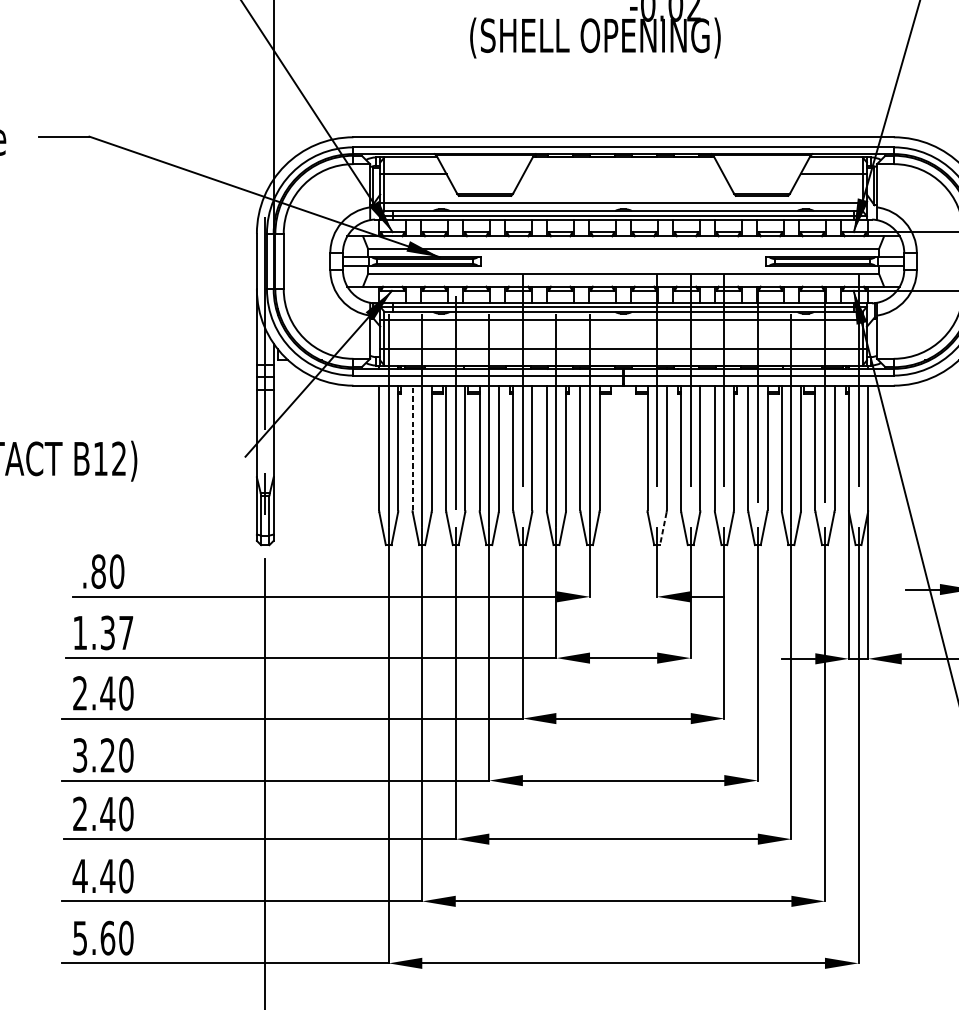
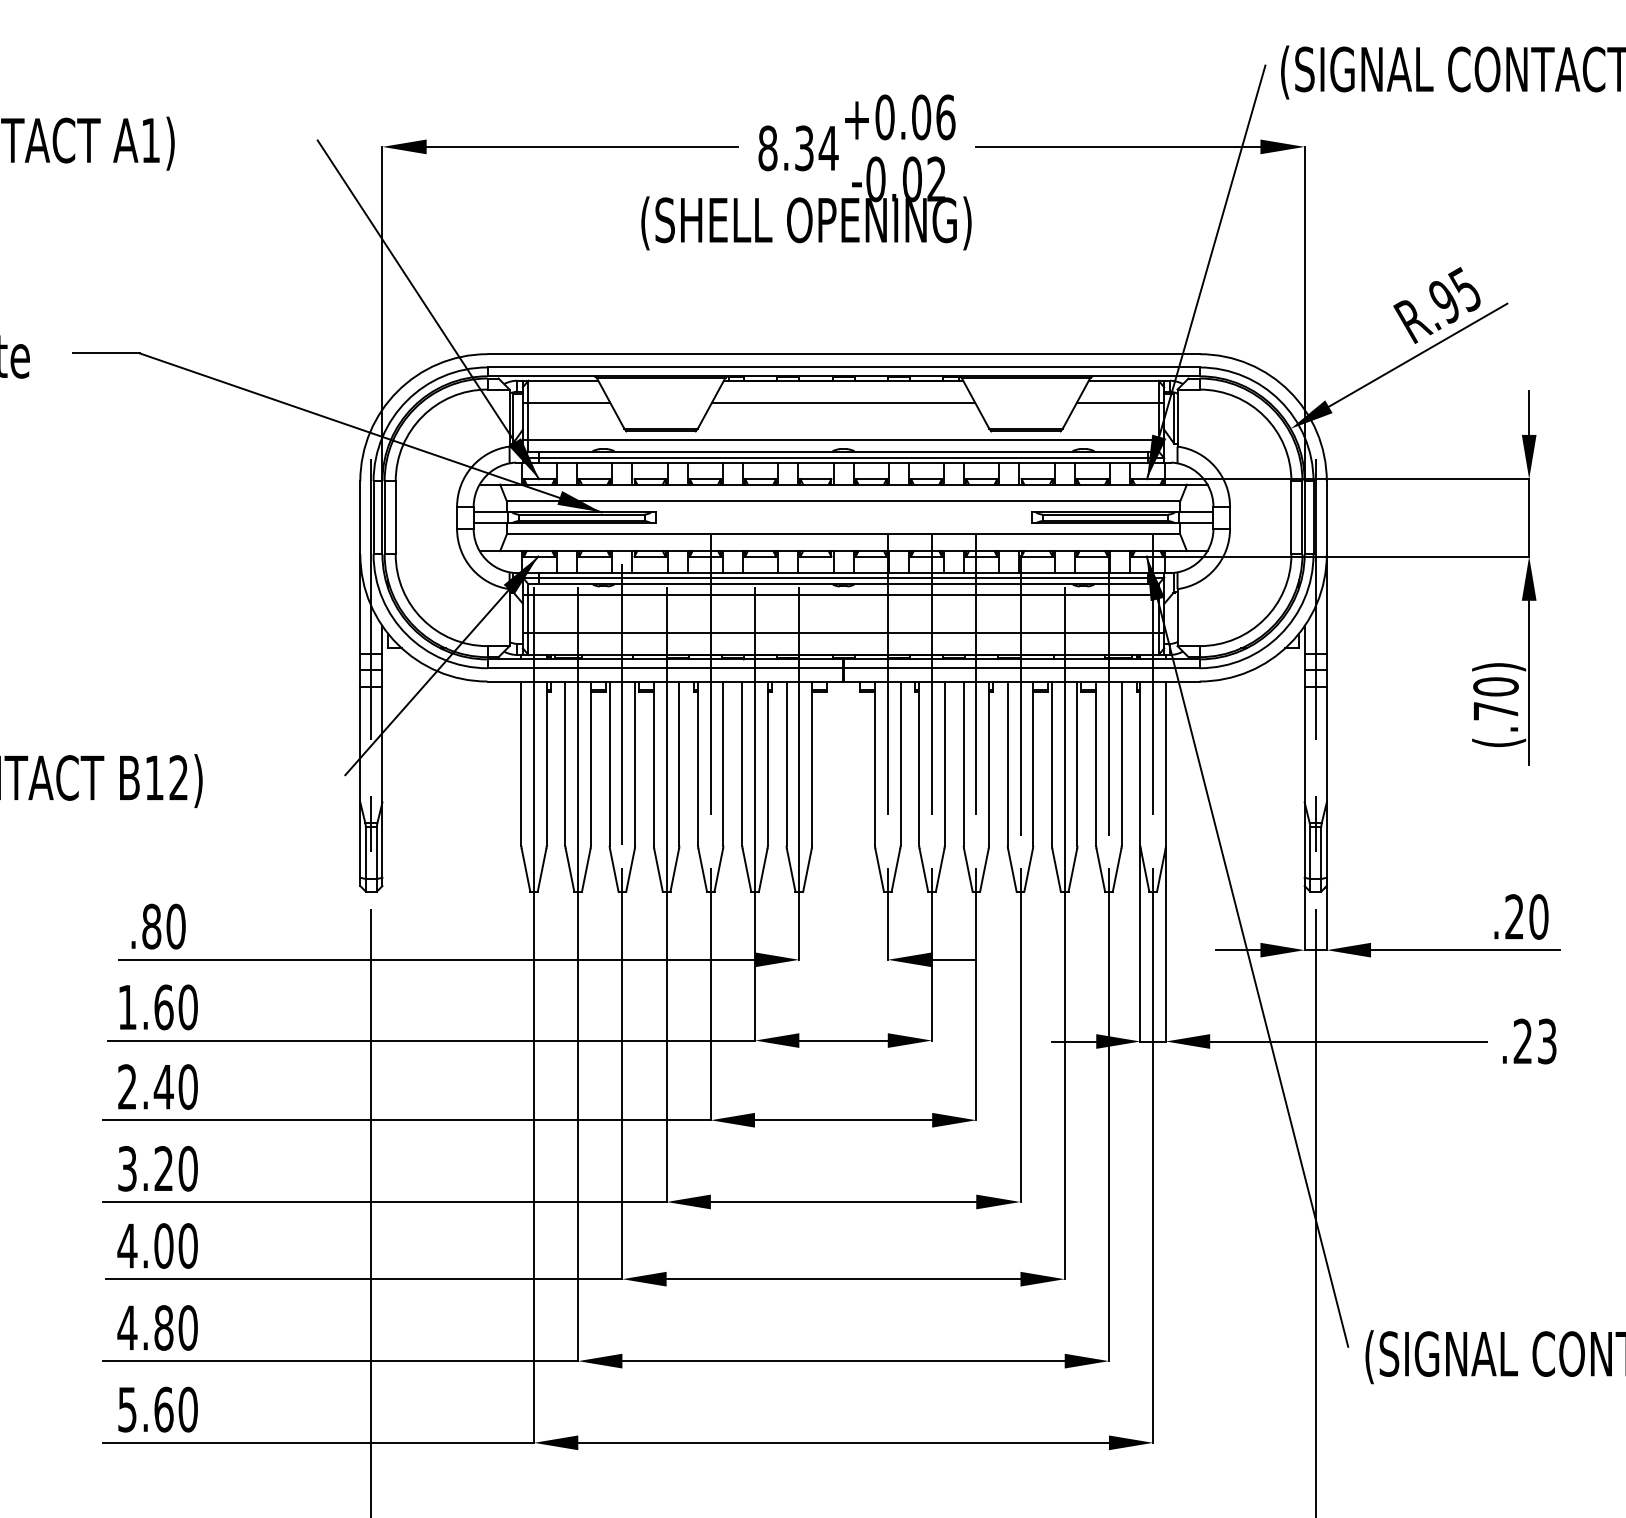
line: (623, 173) -> (843, 402), added
line: (412, 447) -> (565, 763), dashed -> solid
line: (662, 529) -> (895, 870), dashed -> solid
text: (116, 633) -> (175, 1007), 1.37 -> 1.60
text: (93, 813) -> (145, 1245), 2.40 -> 4.00
text: (107, 875) -> (163, 1327), 4.40 -> 4.80

